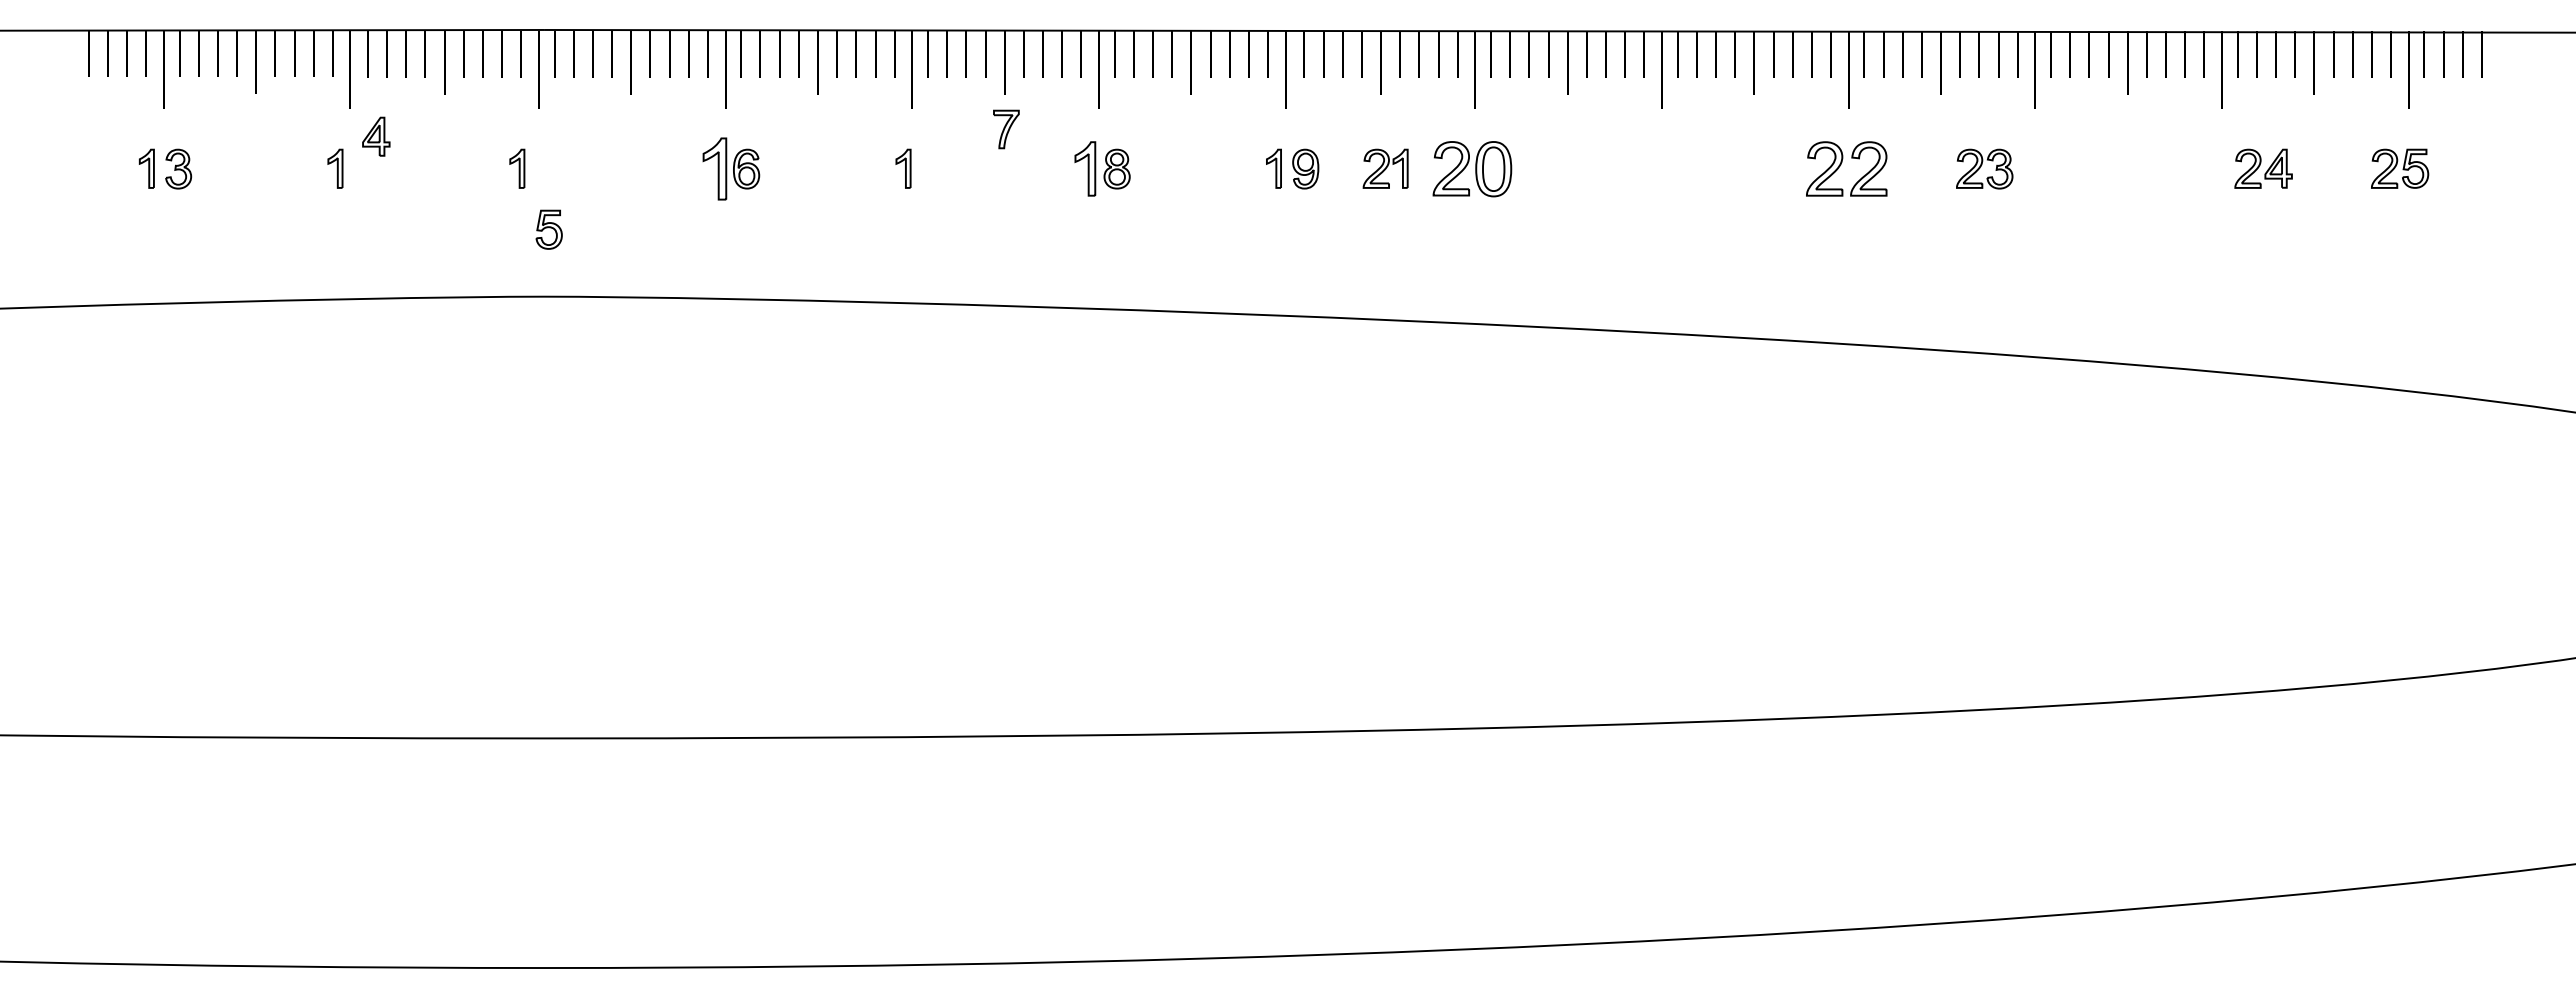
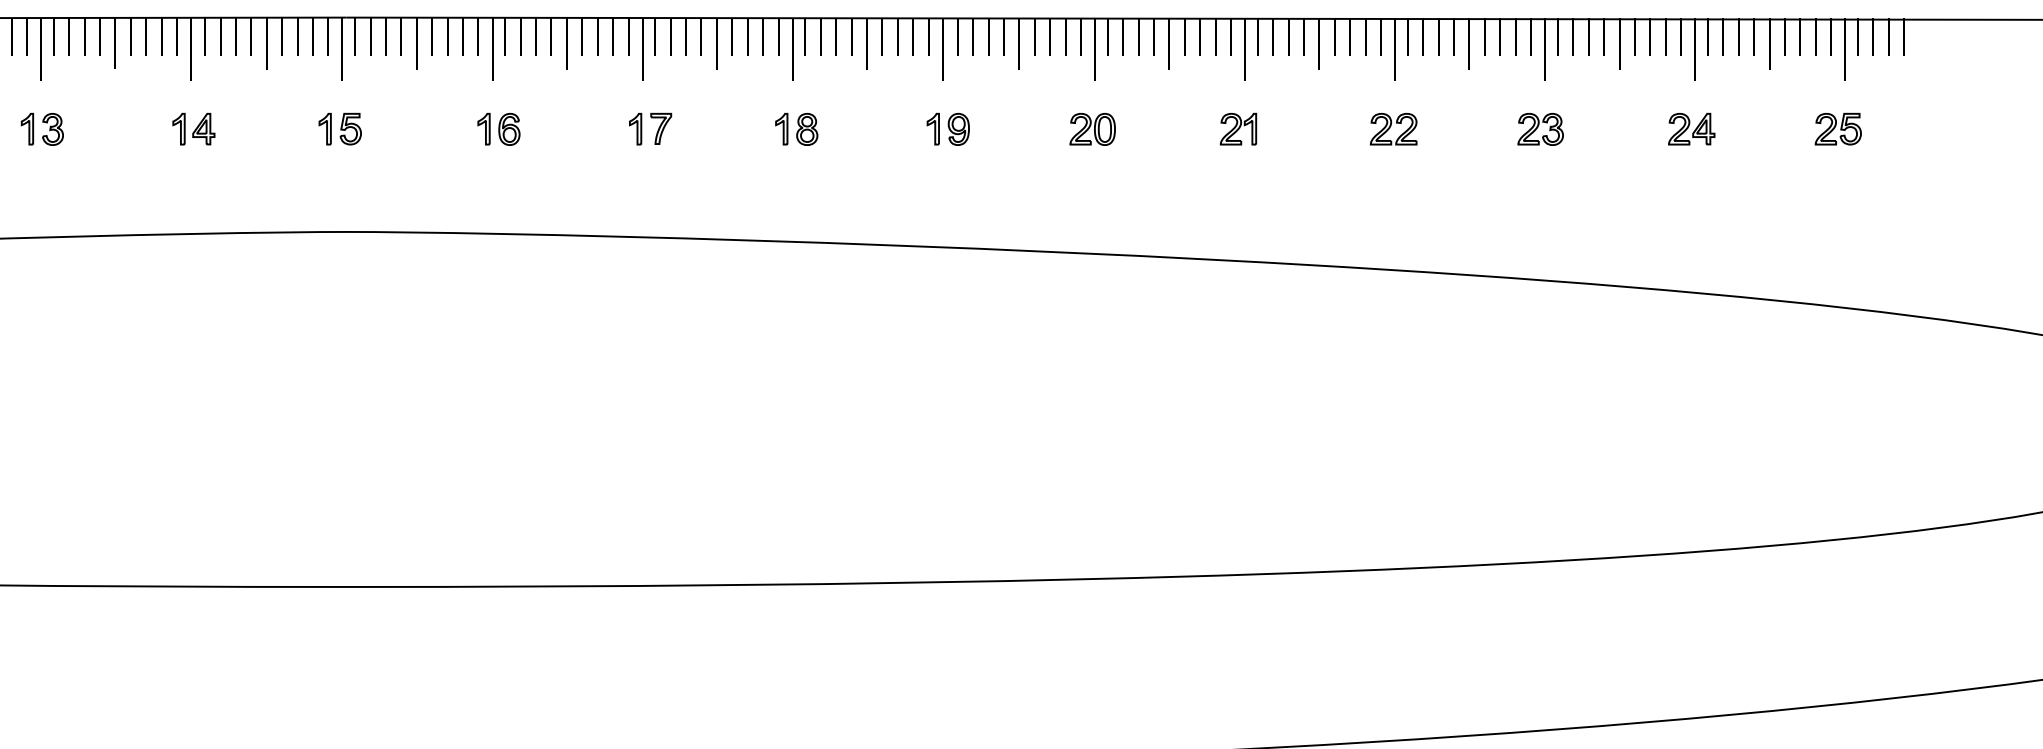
part: (1006, 129) -> (661, 128), moved
part: (376, 136) -> (203, 128), moved
part: (714, 168) -> (483, 128), size x0.62
part: (1085, 168) -> (781, 128), size x0.71
part: (1385, 168) -> (1238, 128), moved
part: (1471, 168) -> (1092, 128), size x0.71
part: (1846, 168) -> (1393, 128), size x0.71
part: (1984, 168) -> (1540, 128), moved
part: (2263, 168) -> (1691, 128), moved
part: (548, 229) -> (350, 128), moved

